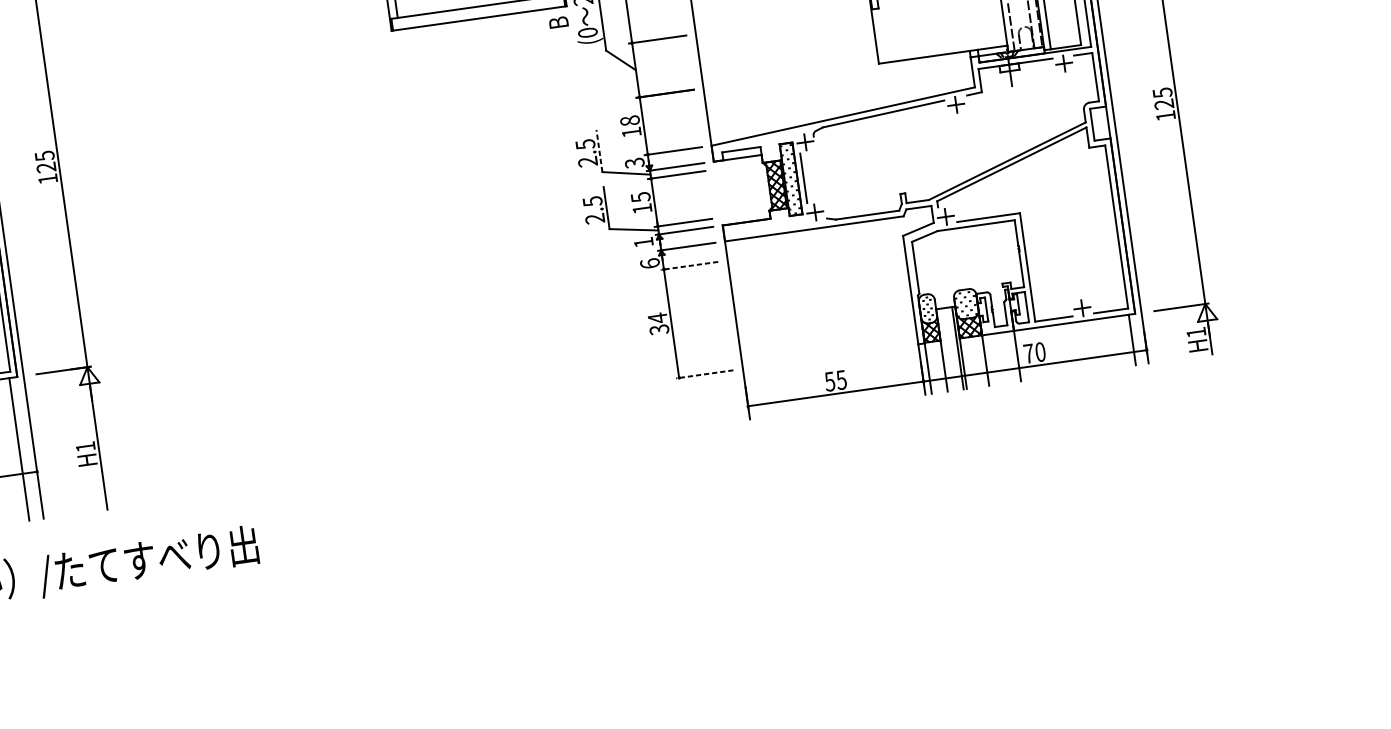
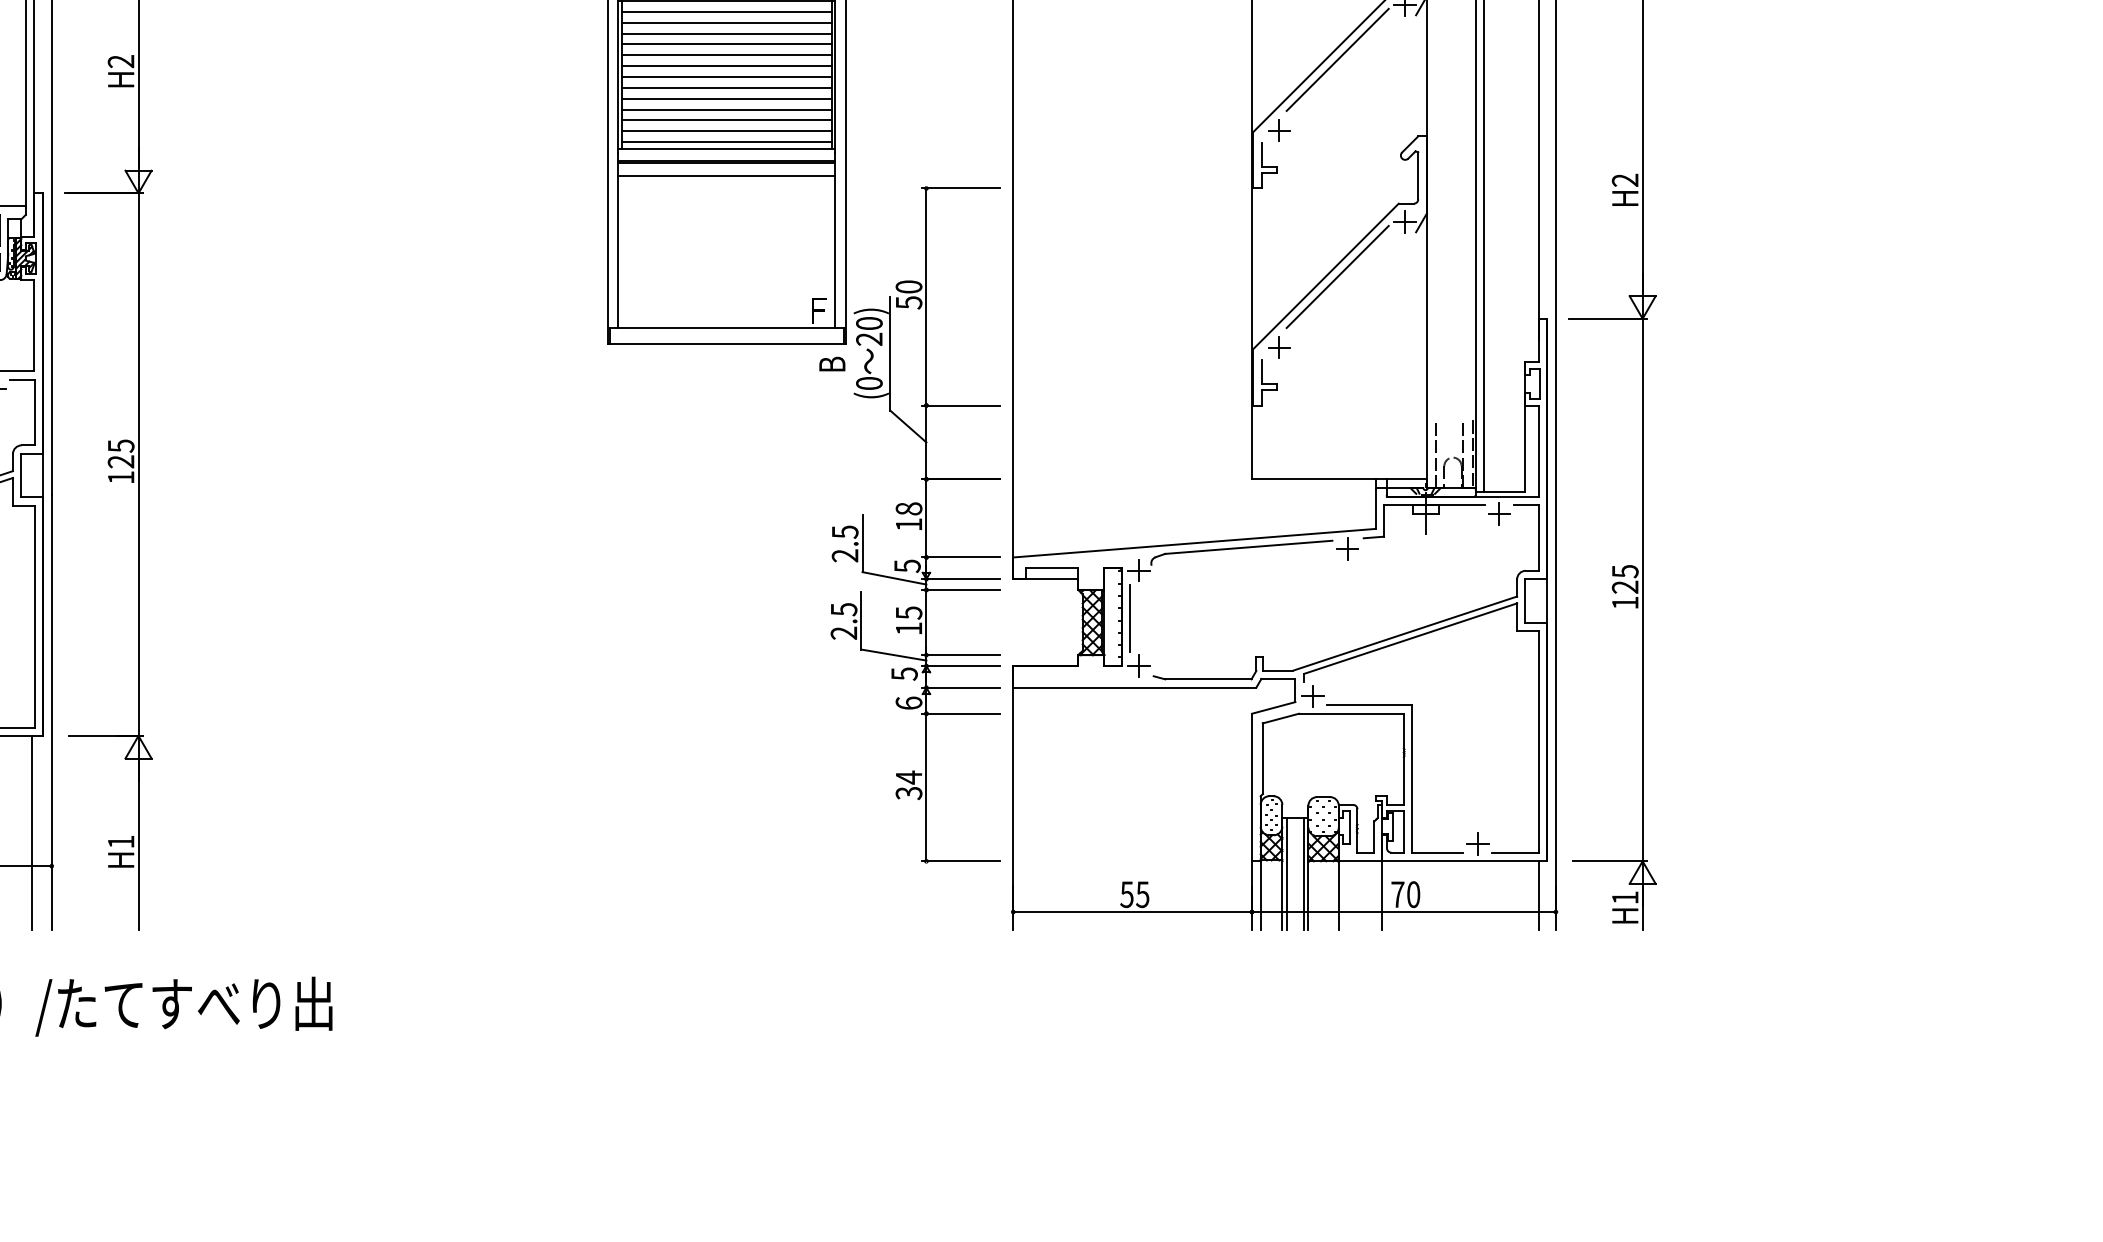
line: (599, 151) -> (862, 543), dashed -> solid
text: (634, 162) -> (907, 565), 3 -> 5
text: (643, 242) -> (904, 673), 1 -> 5
line: (688, 265) -> (960, 713), dashed -> solid
line: (944, 349) -> (1286, 873), added
line: (704, 374) -> (960, 861), dashed -> solid

